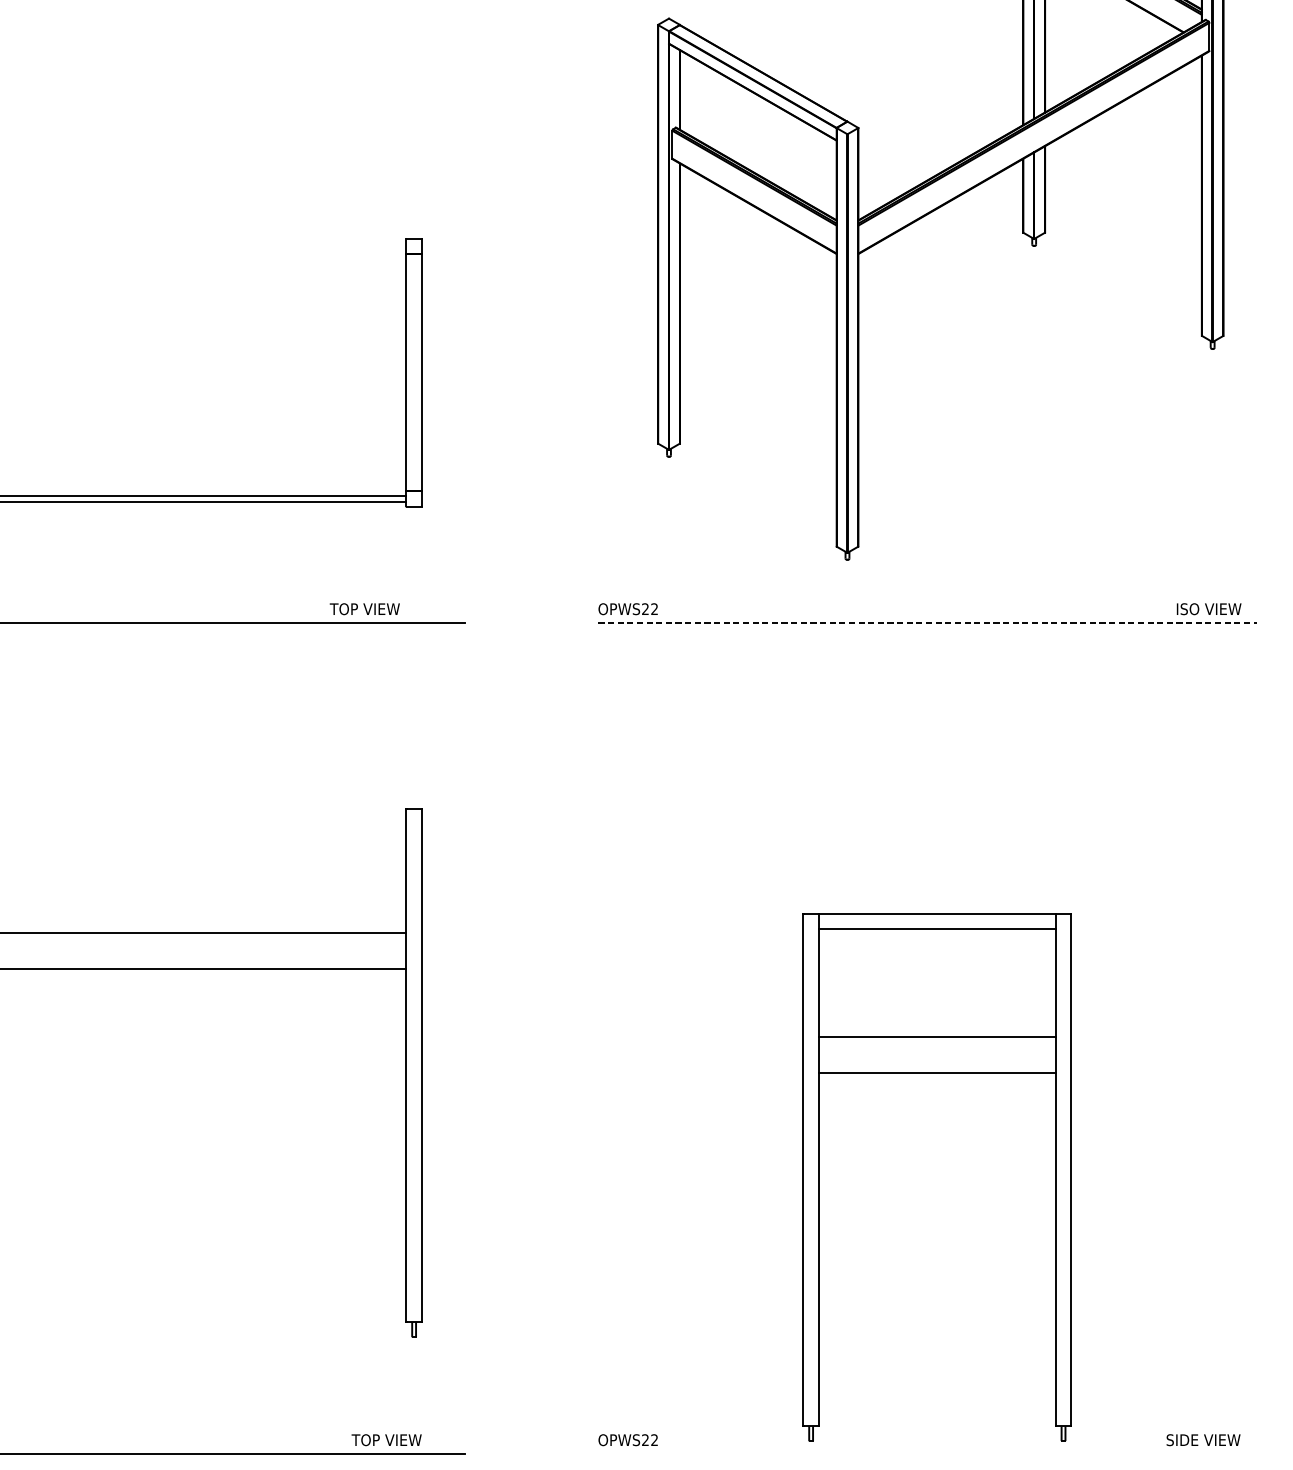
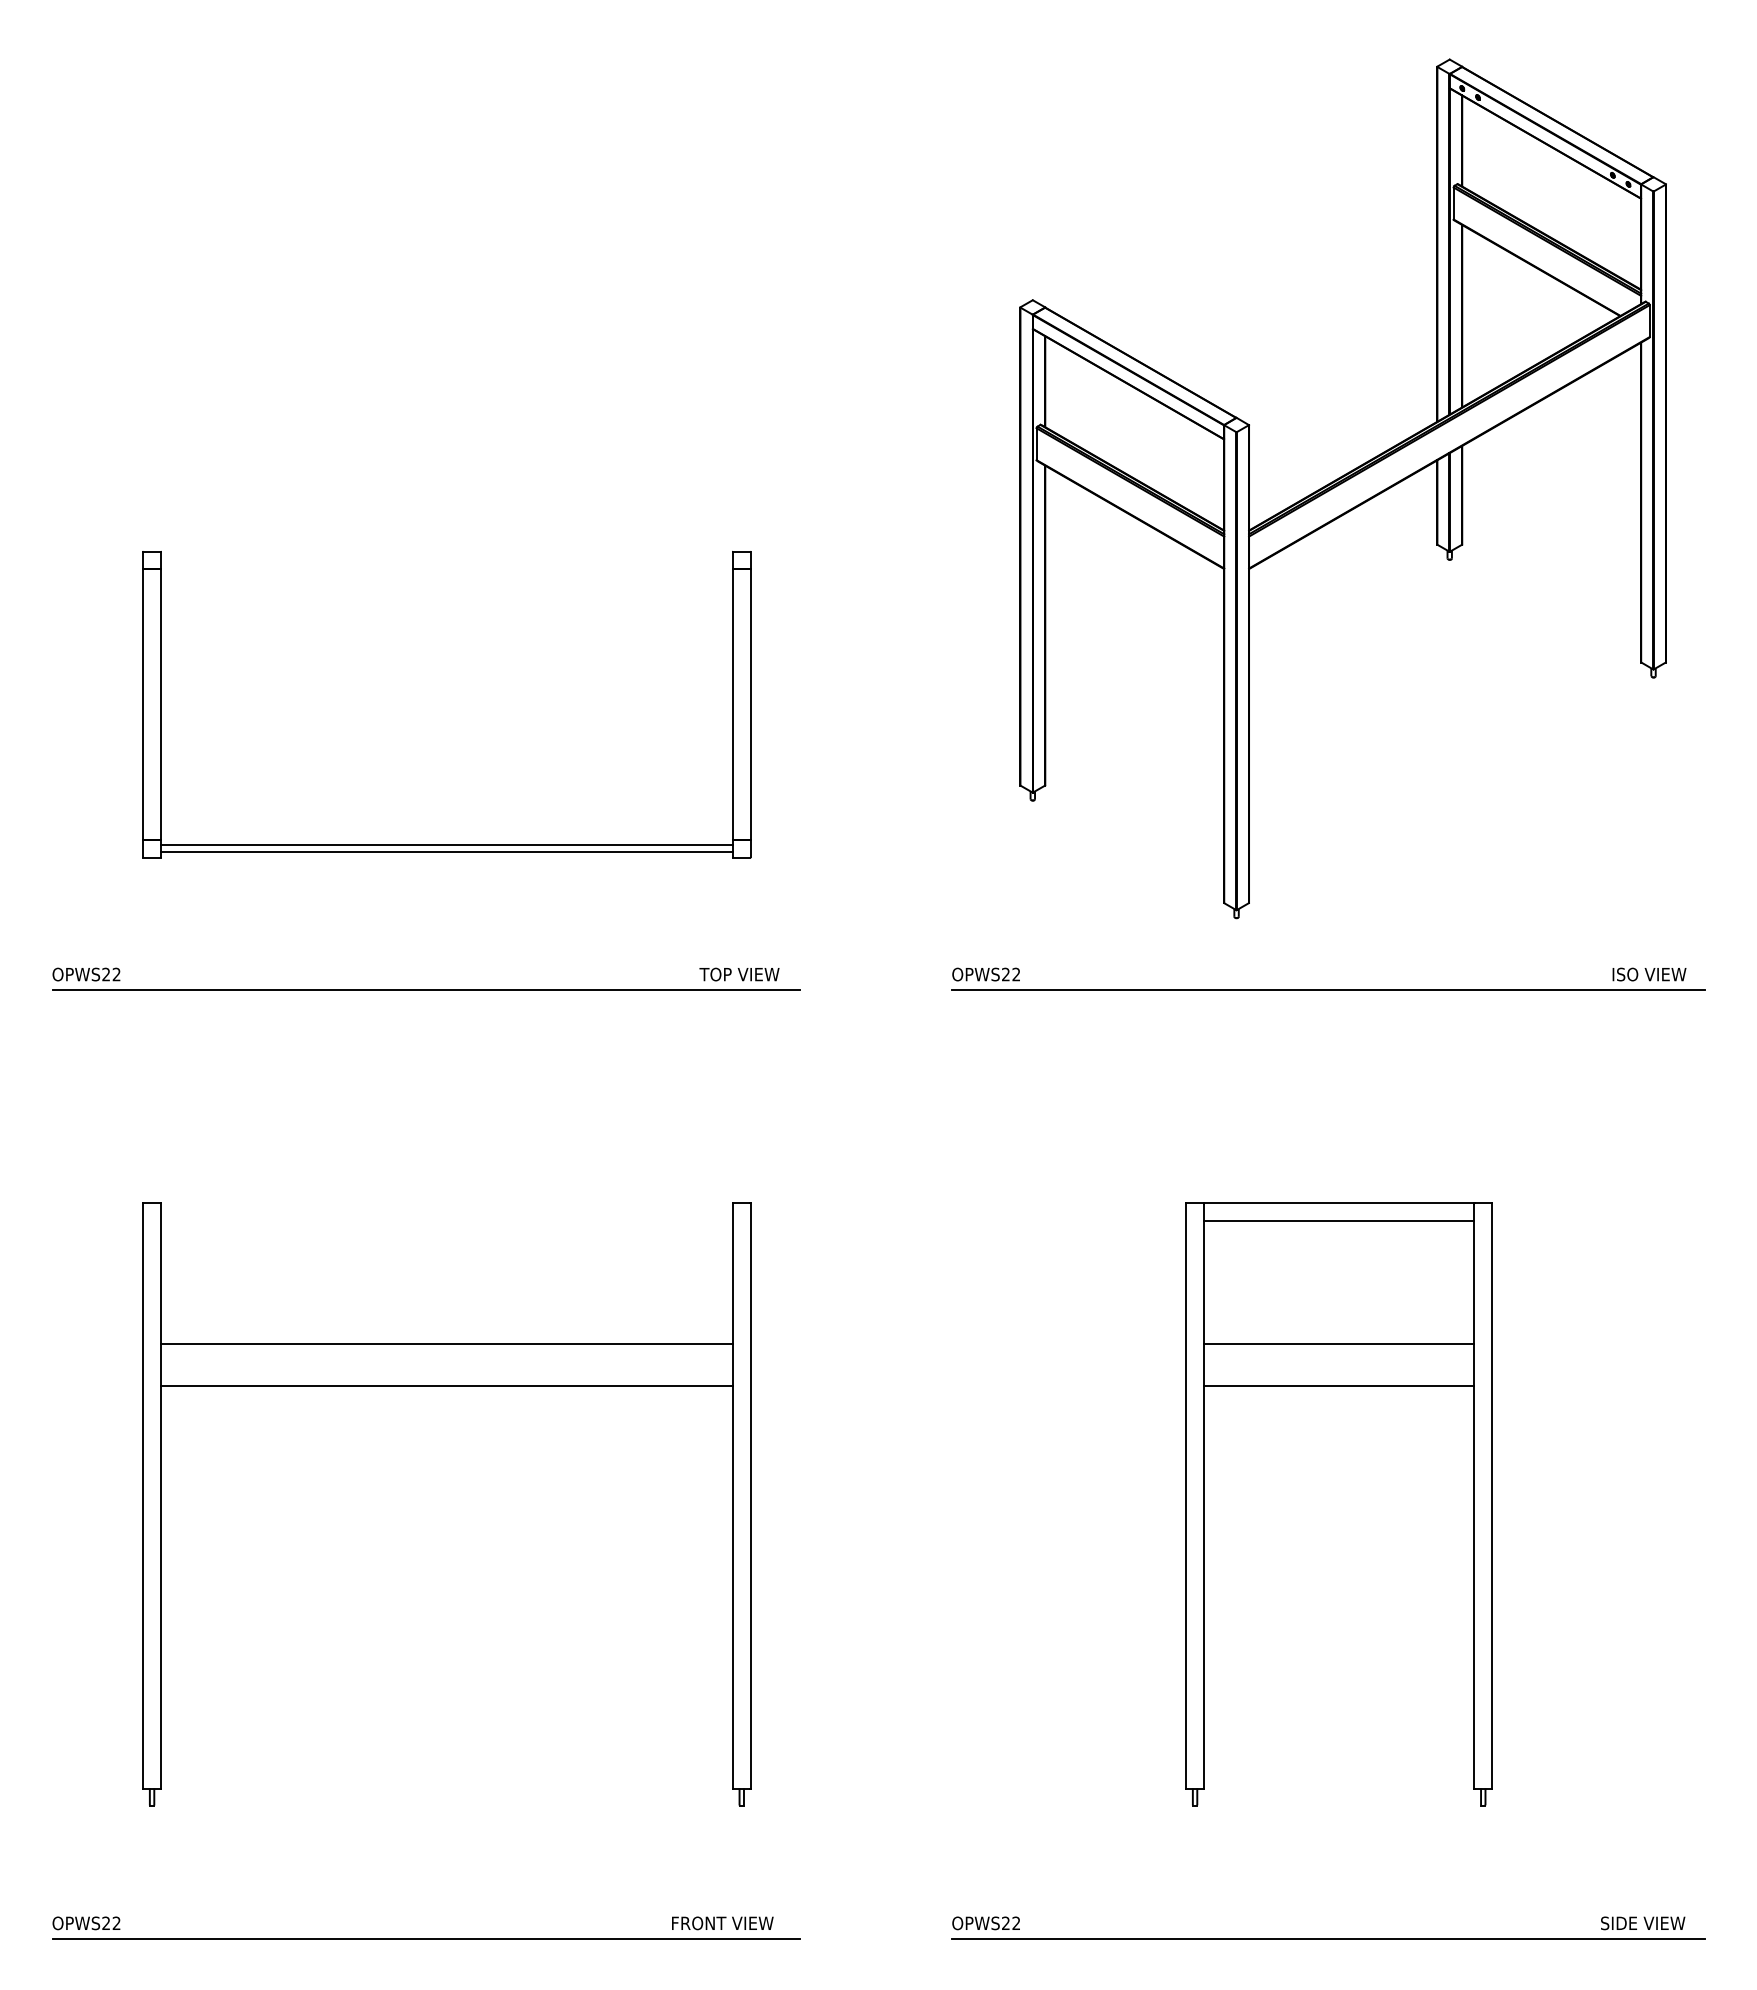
text: (364, 609) -> (739, 974), moved
line: (927, 623) -> (1328, 990), dashed -> solid
part: (936, 1074) -> (1338, 1386), moved
text: (396, 1440) -> (721, 1923), TOP VIEW -> FRONT VIEW
line: (927, 1453) -> (1328, 1938), added

